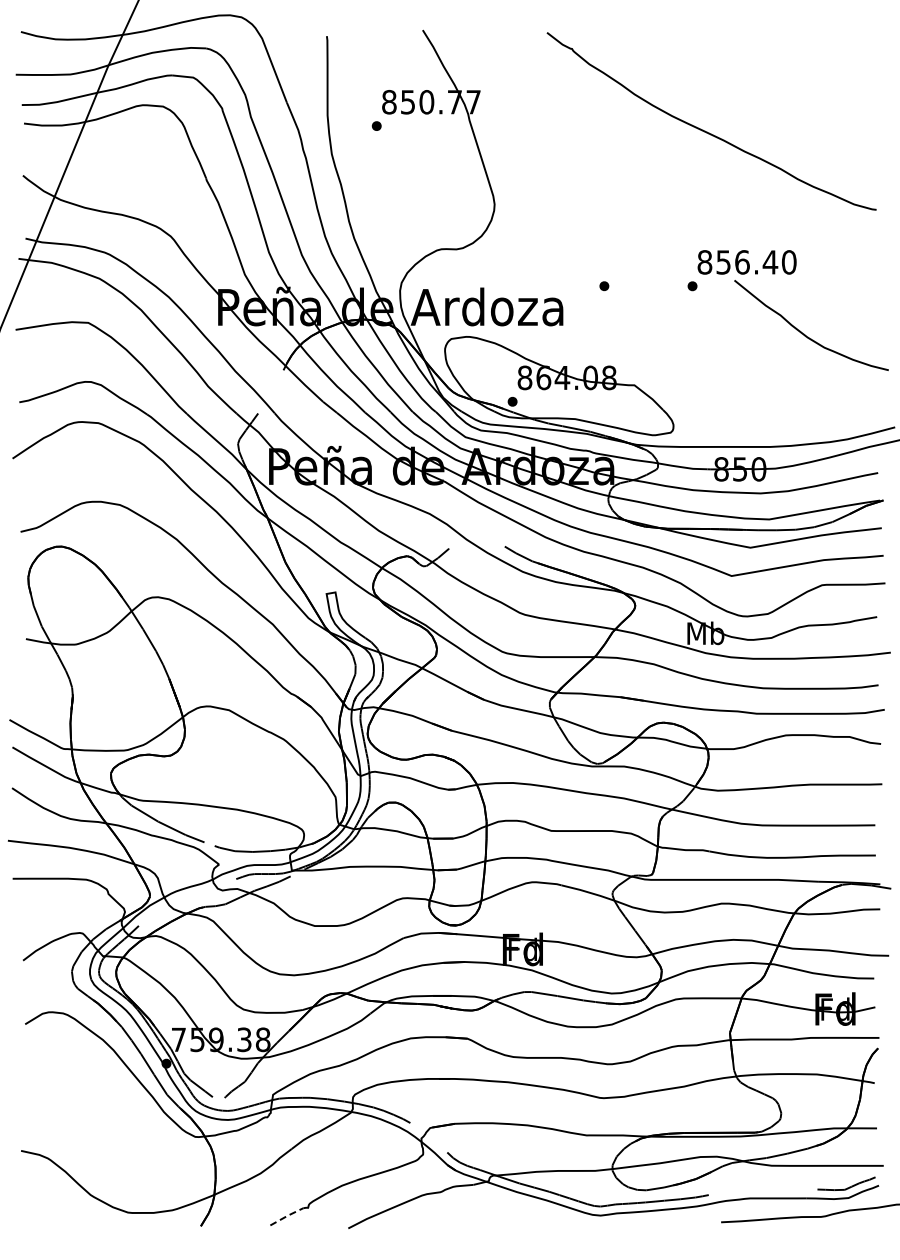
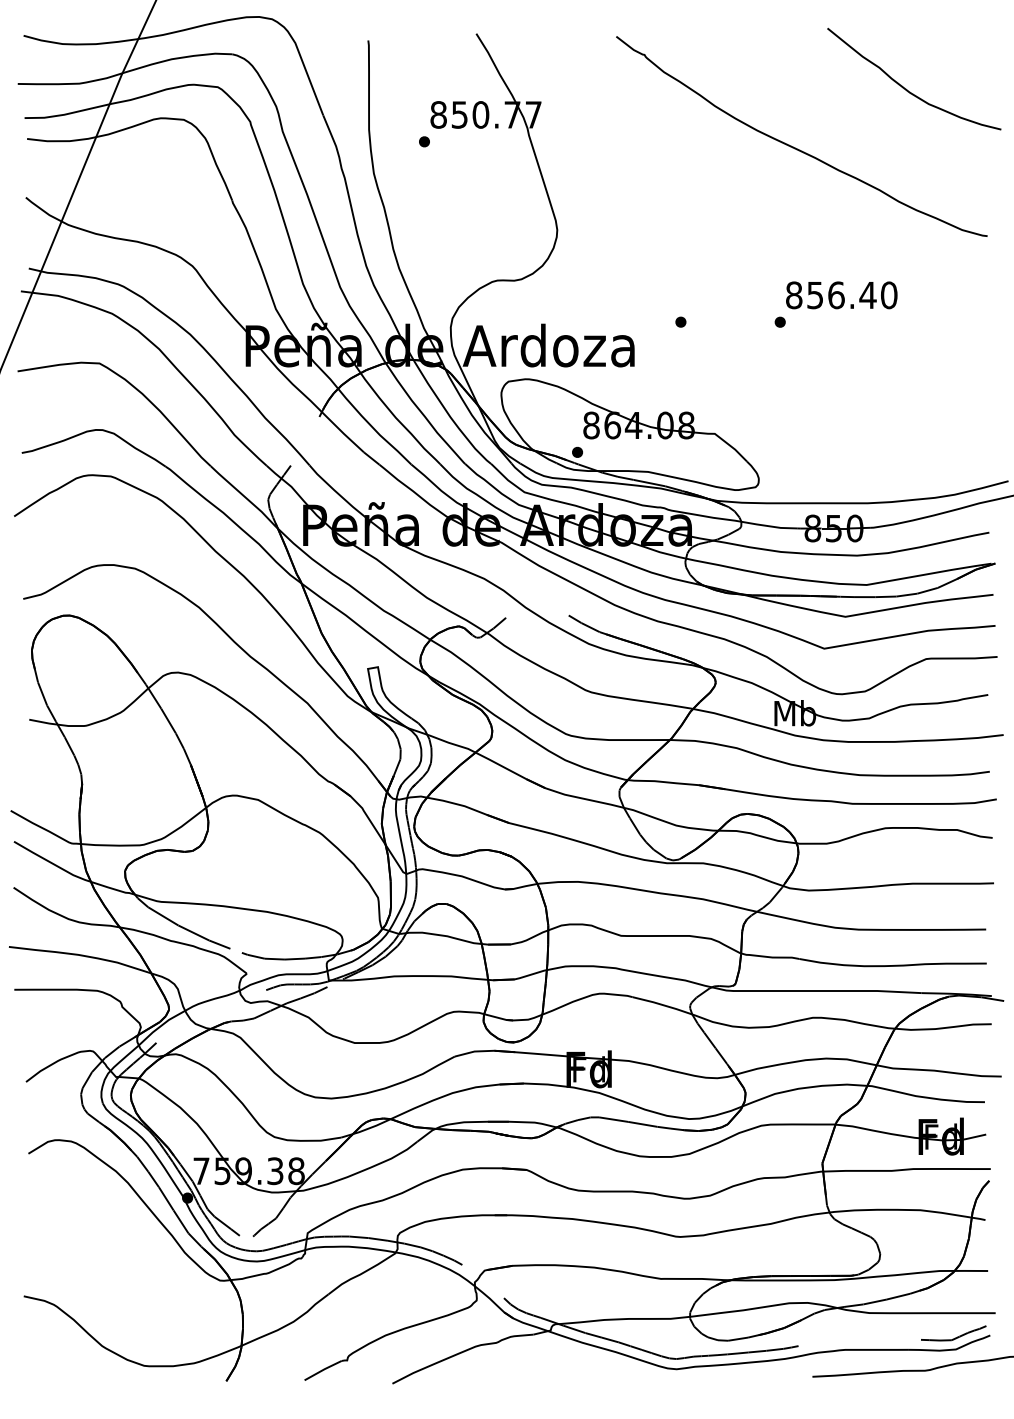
curve: (804, 333) -> (906, 88), moved
line: (287, 1216) -> (323, 1370), dashed -> solid

